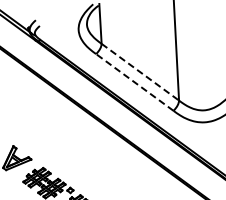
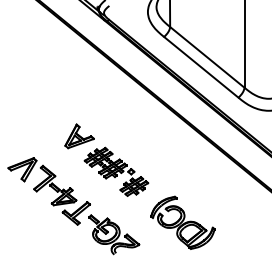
line: (140, 72) -> (207, 57), dashed -> solid
line: (135, 82) -> (201, 67), dashed -> solid

